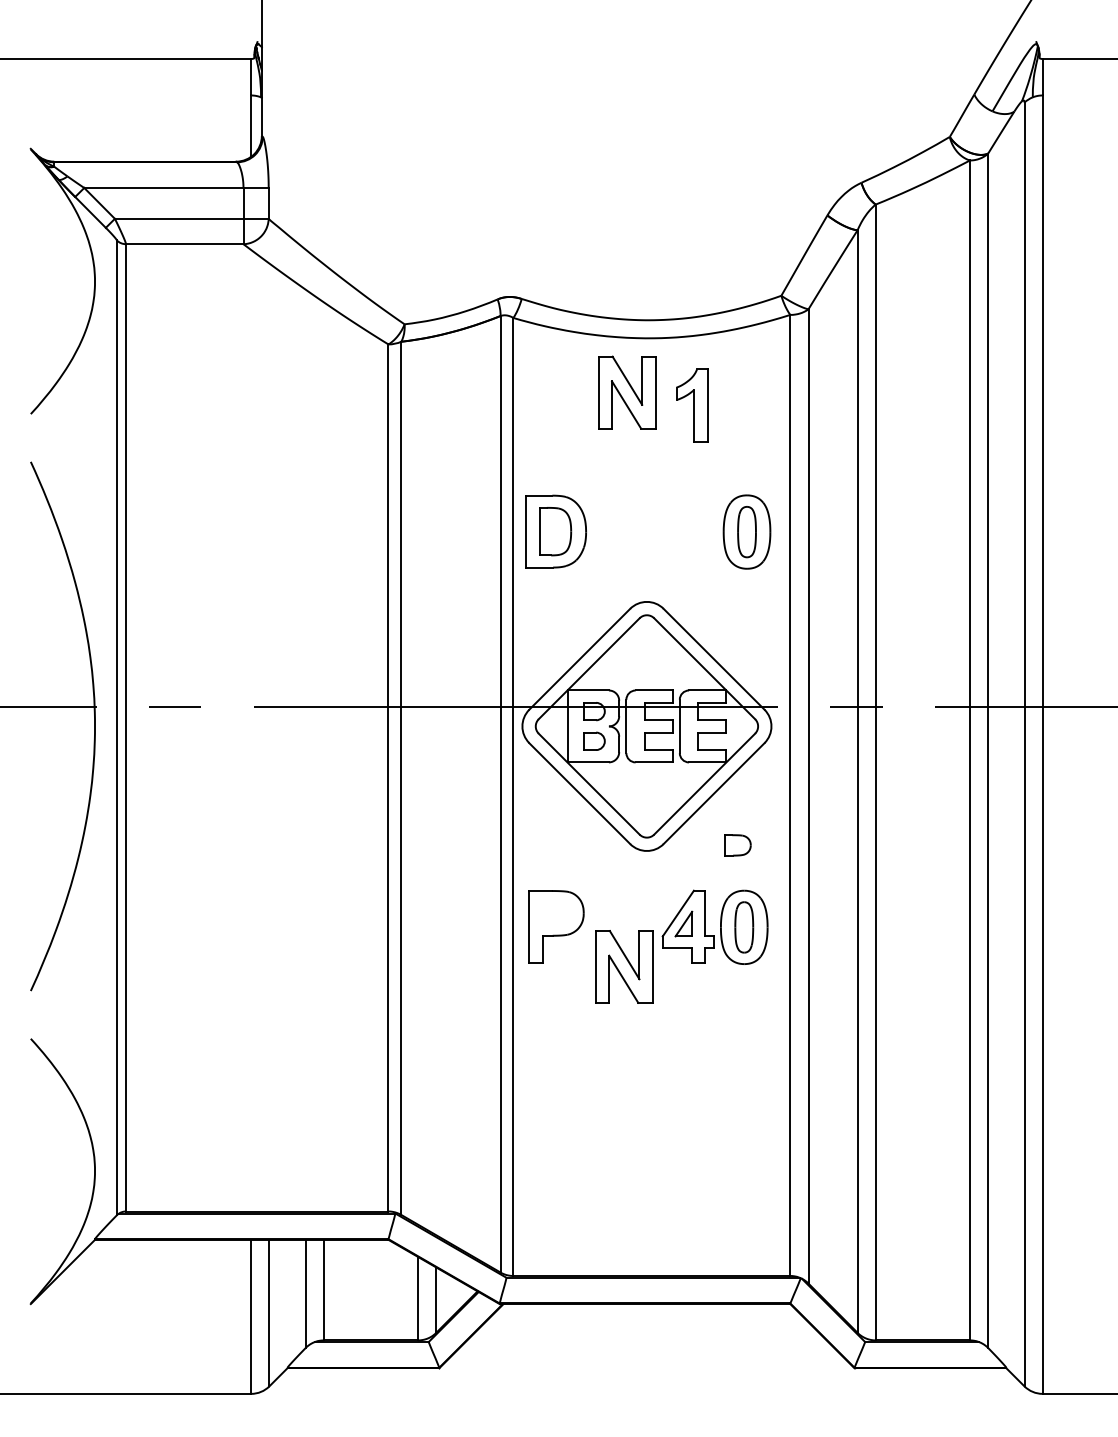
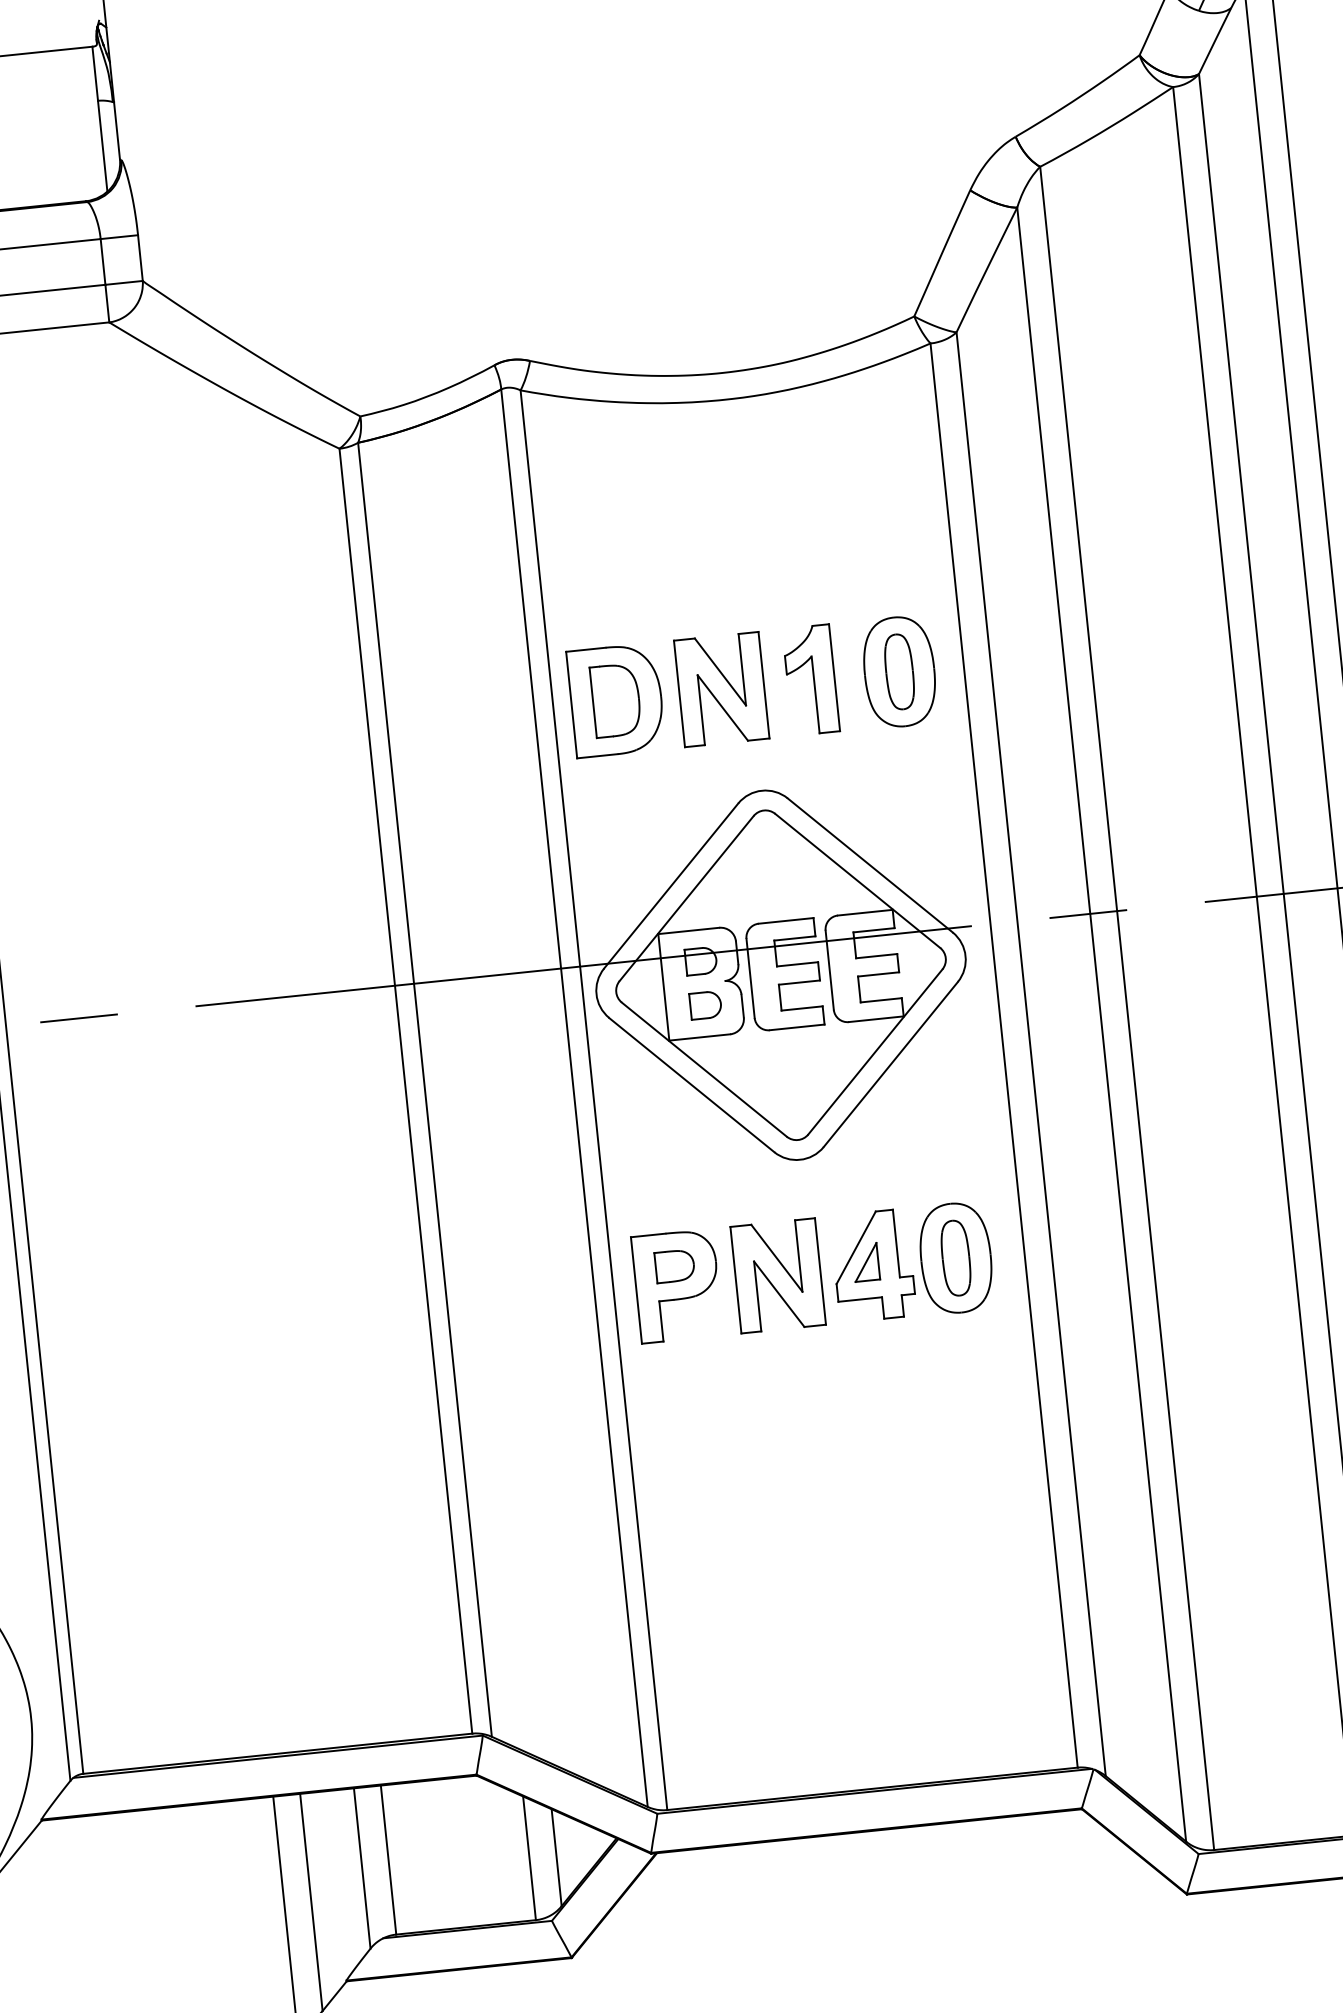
part: (627, 392) -> (722, 689), moved
part: (692, 405) -> (811, 680), moved
part: (737, 845) -> (674, 1266), moved
part: (624, 966) -> (778, 1275), moved

